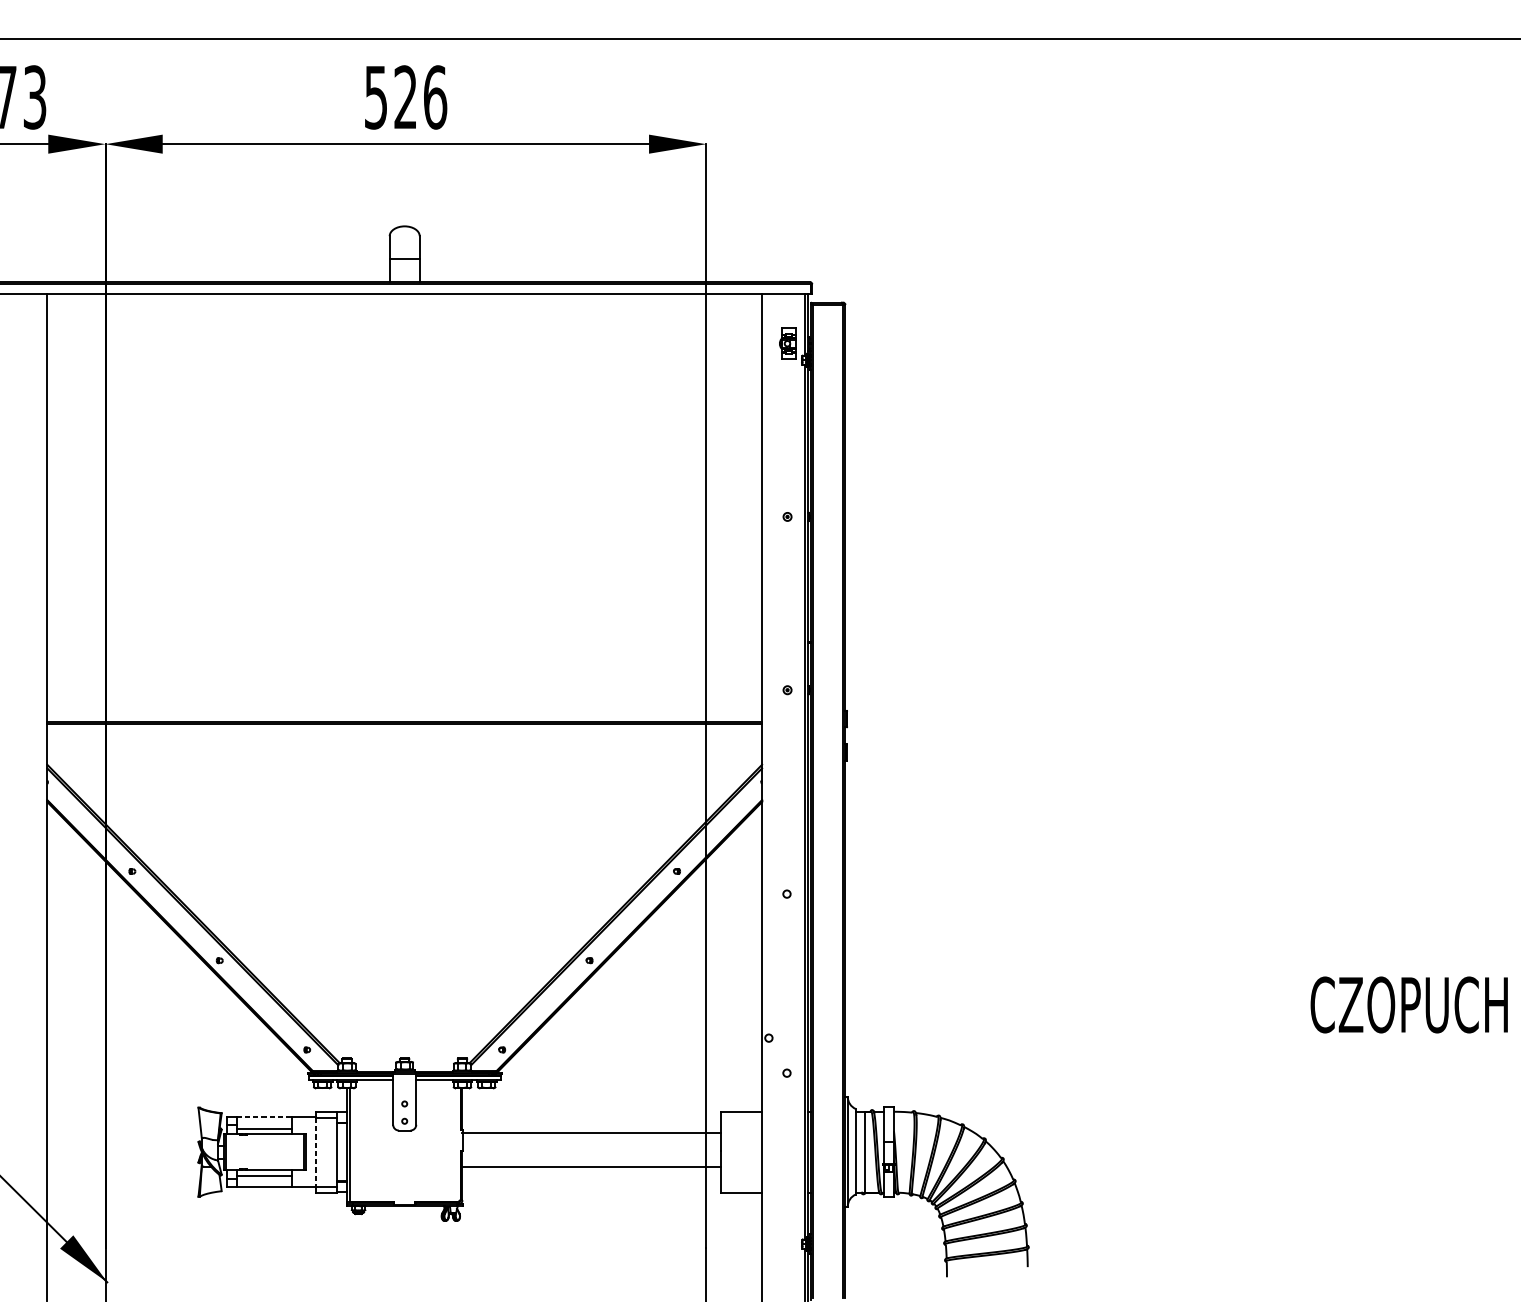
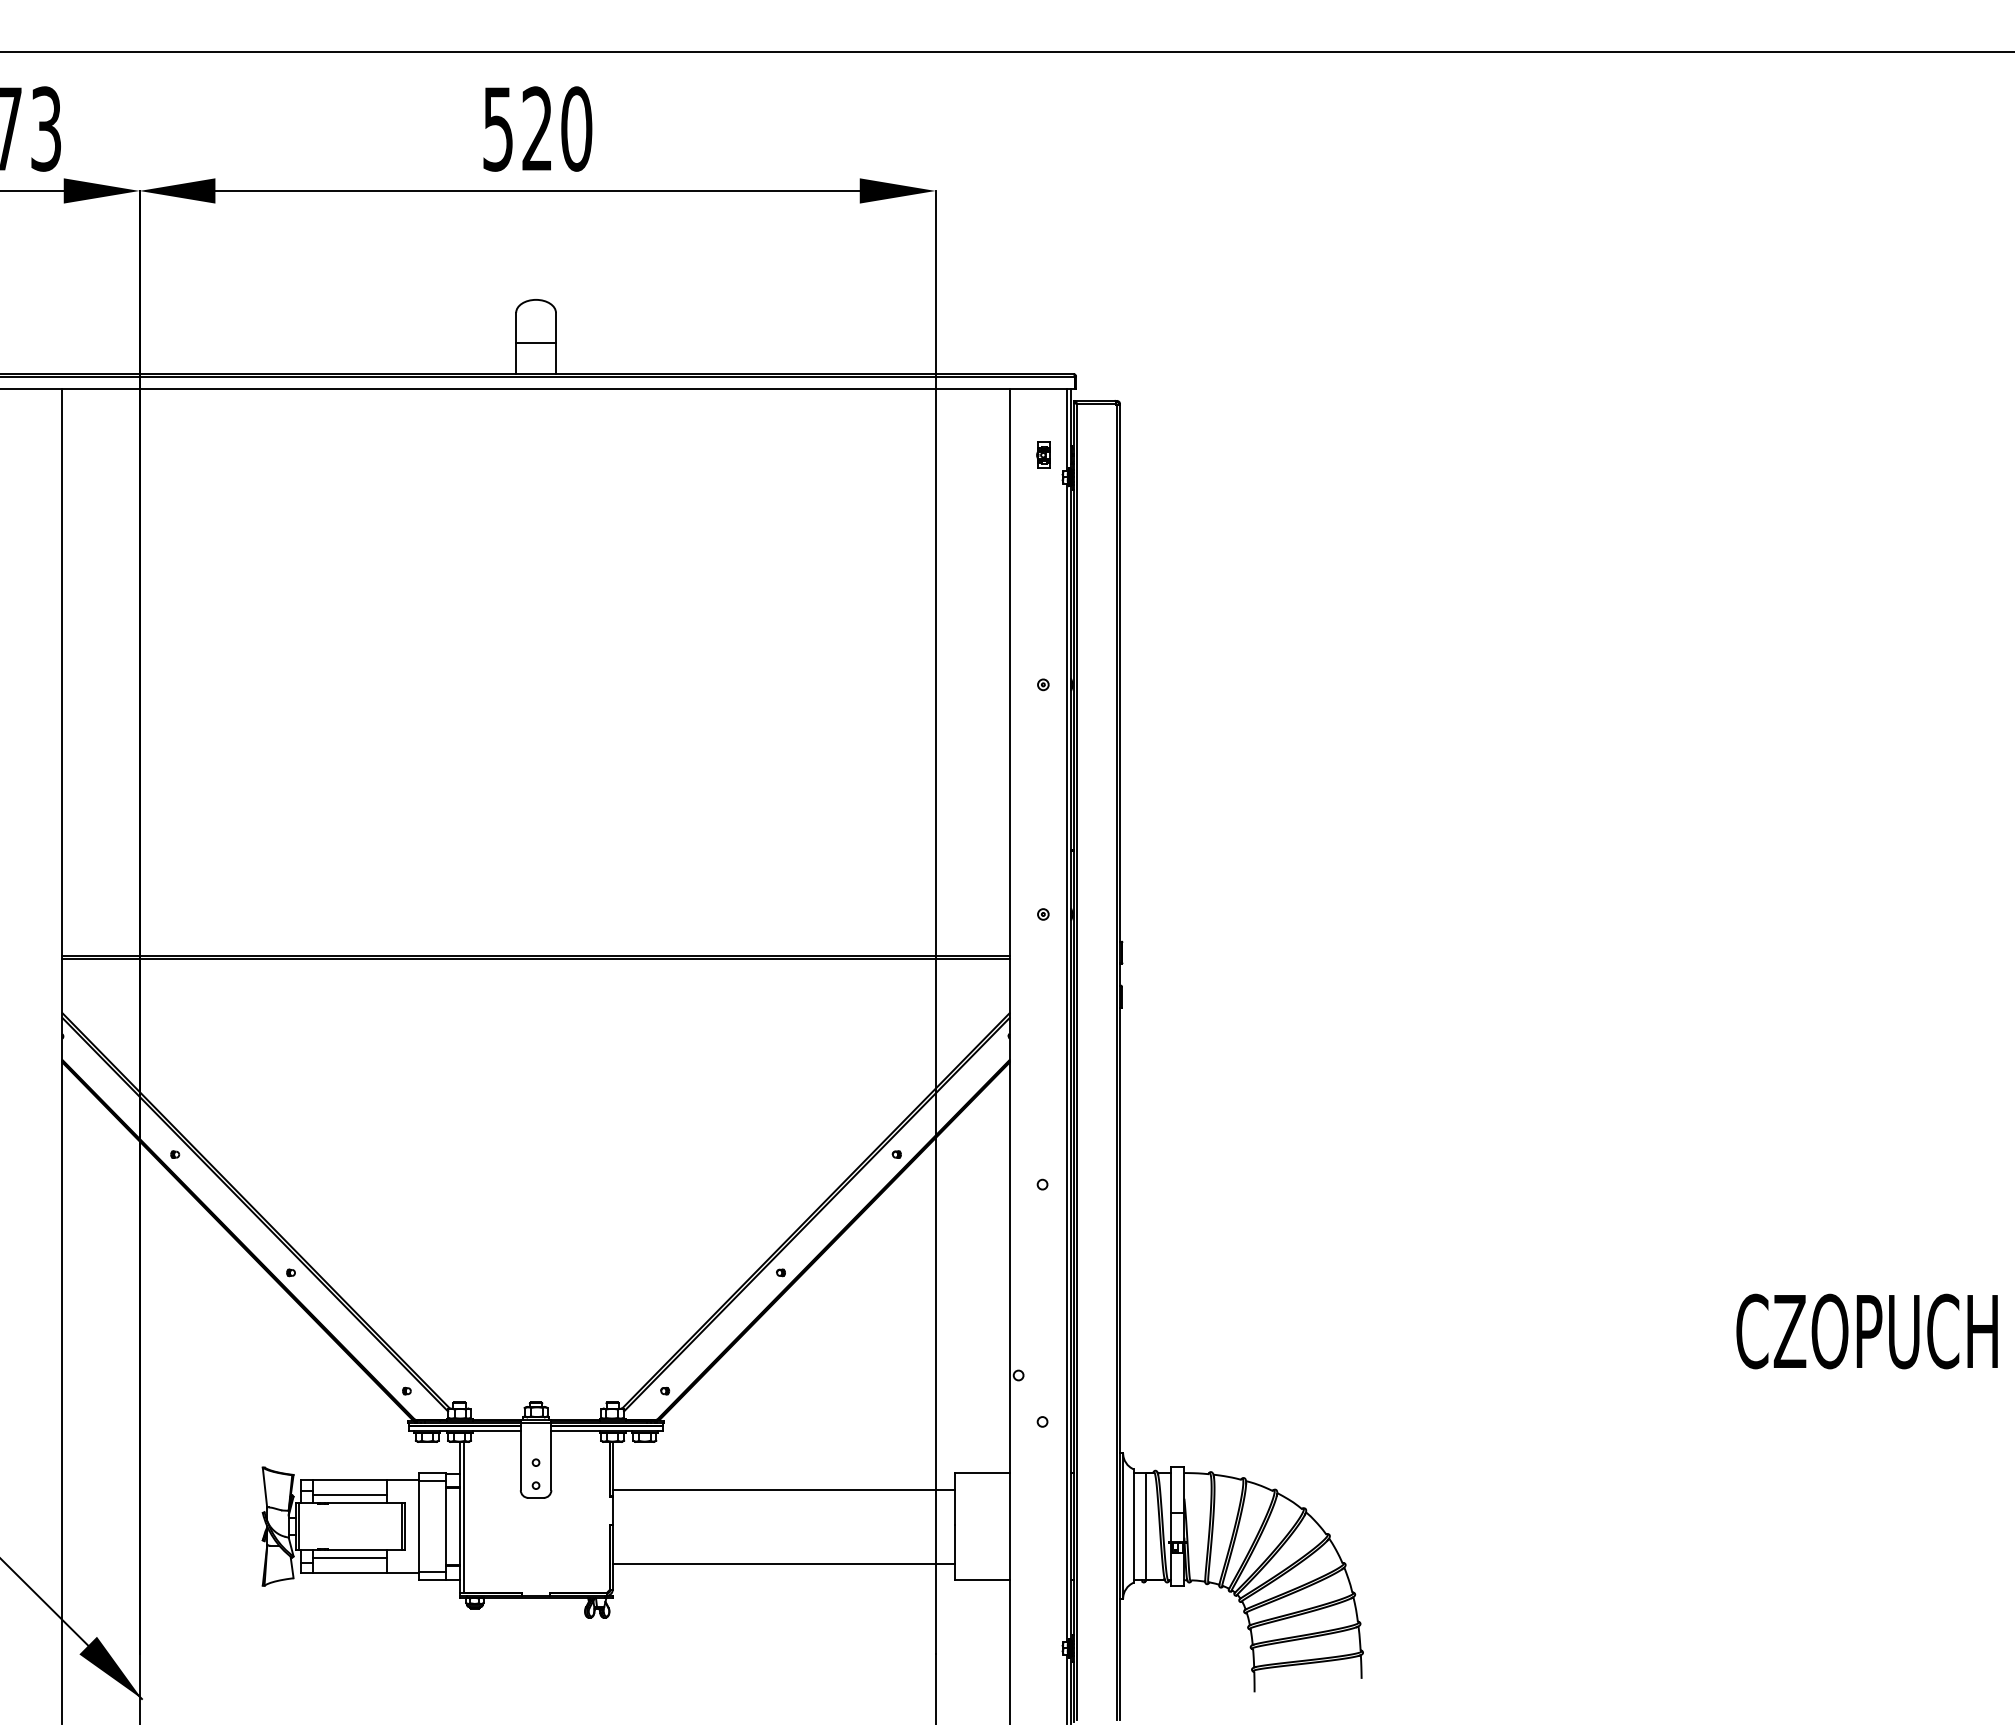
text: (435, 97) -> (576, 128), 526 -> 520
part: (787, 343) -> (1043, 454), size x0.62
line: (263, 1116) -> (349, 1479), dashed -> solid
line: (591, 1132) -> (783, 1563), moved
line: (315, 1152) -> (418, 1526), dashed -> solid
line: (591, 1166) -> (783, 1489), moved

